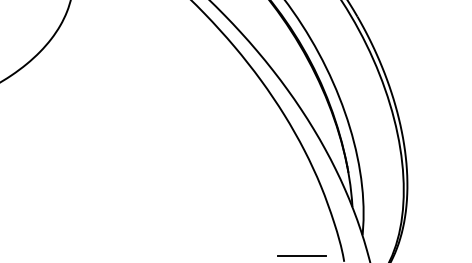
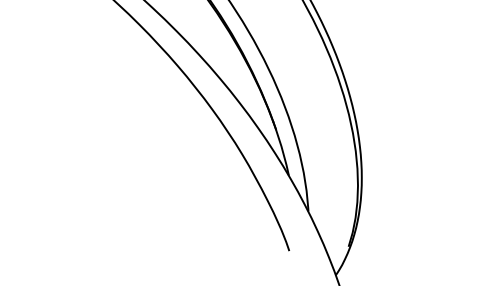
line: (301, 256) -> (230, 252), removed

